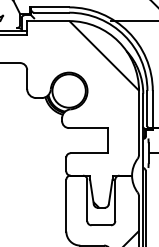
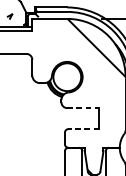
line: (88, 128) -> (83, 108), solid -> dashed
line: (89, 153) -> (84, 129), solid -> dashed

